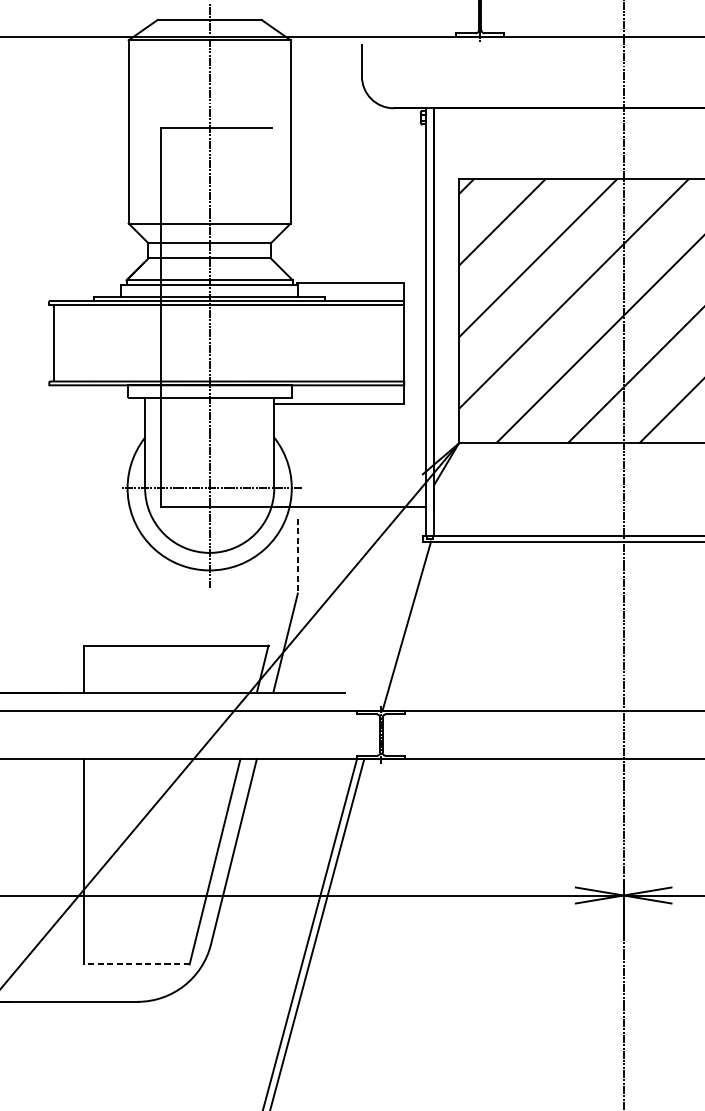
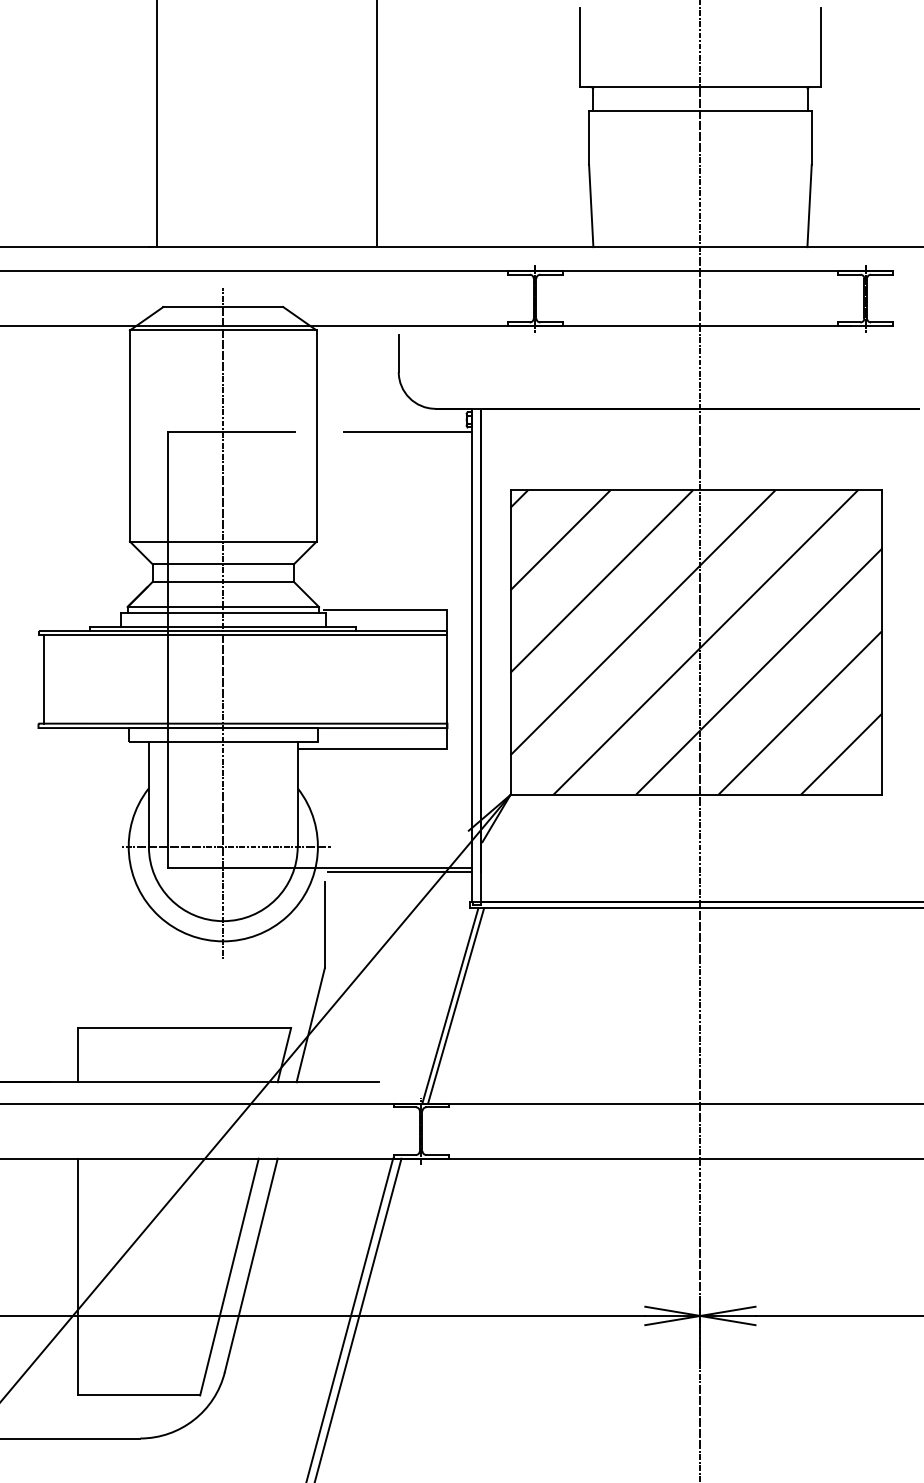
line: (369, 127) -> (407, 431), added
line: (363, 509) -> (400, 871), added
line: (297, 556) -> (324, 925), dashed -> solid
line: (412, 626) -> (456, 1005), added
line: (136, 964) -> (139, 1395), dashed -> solid

